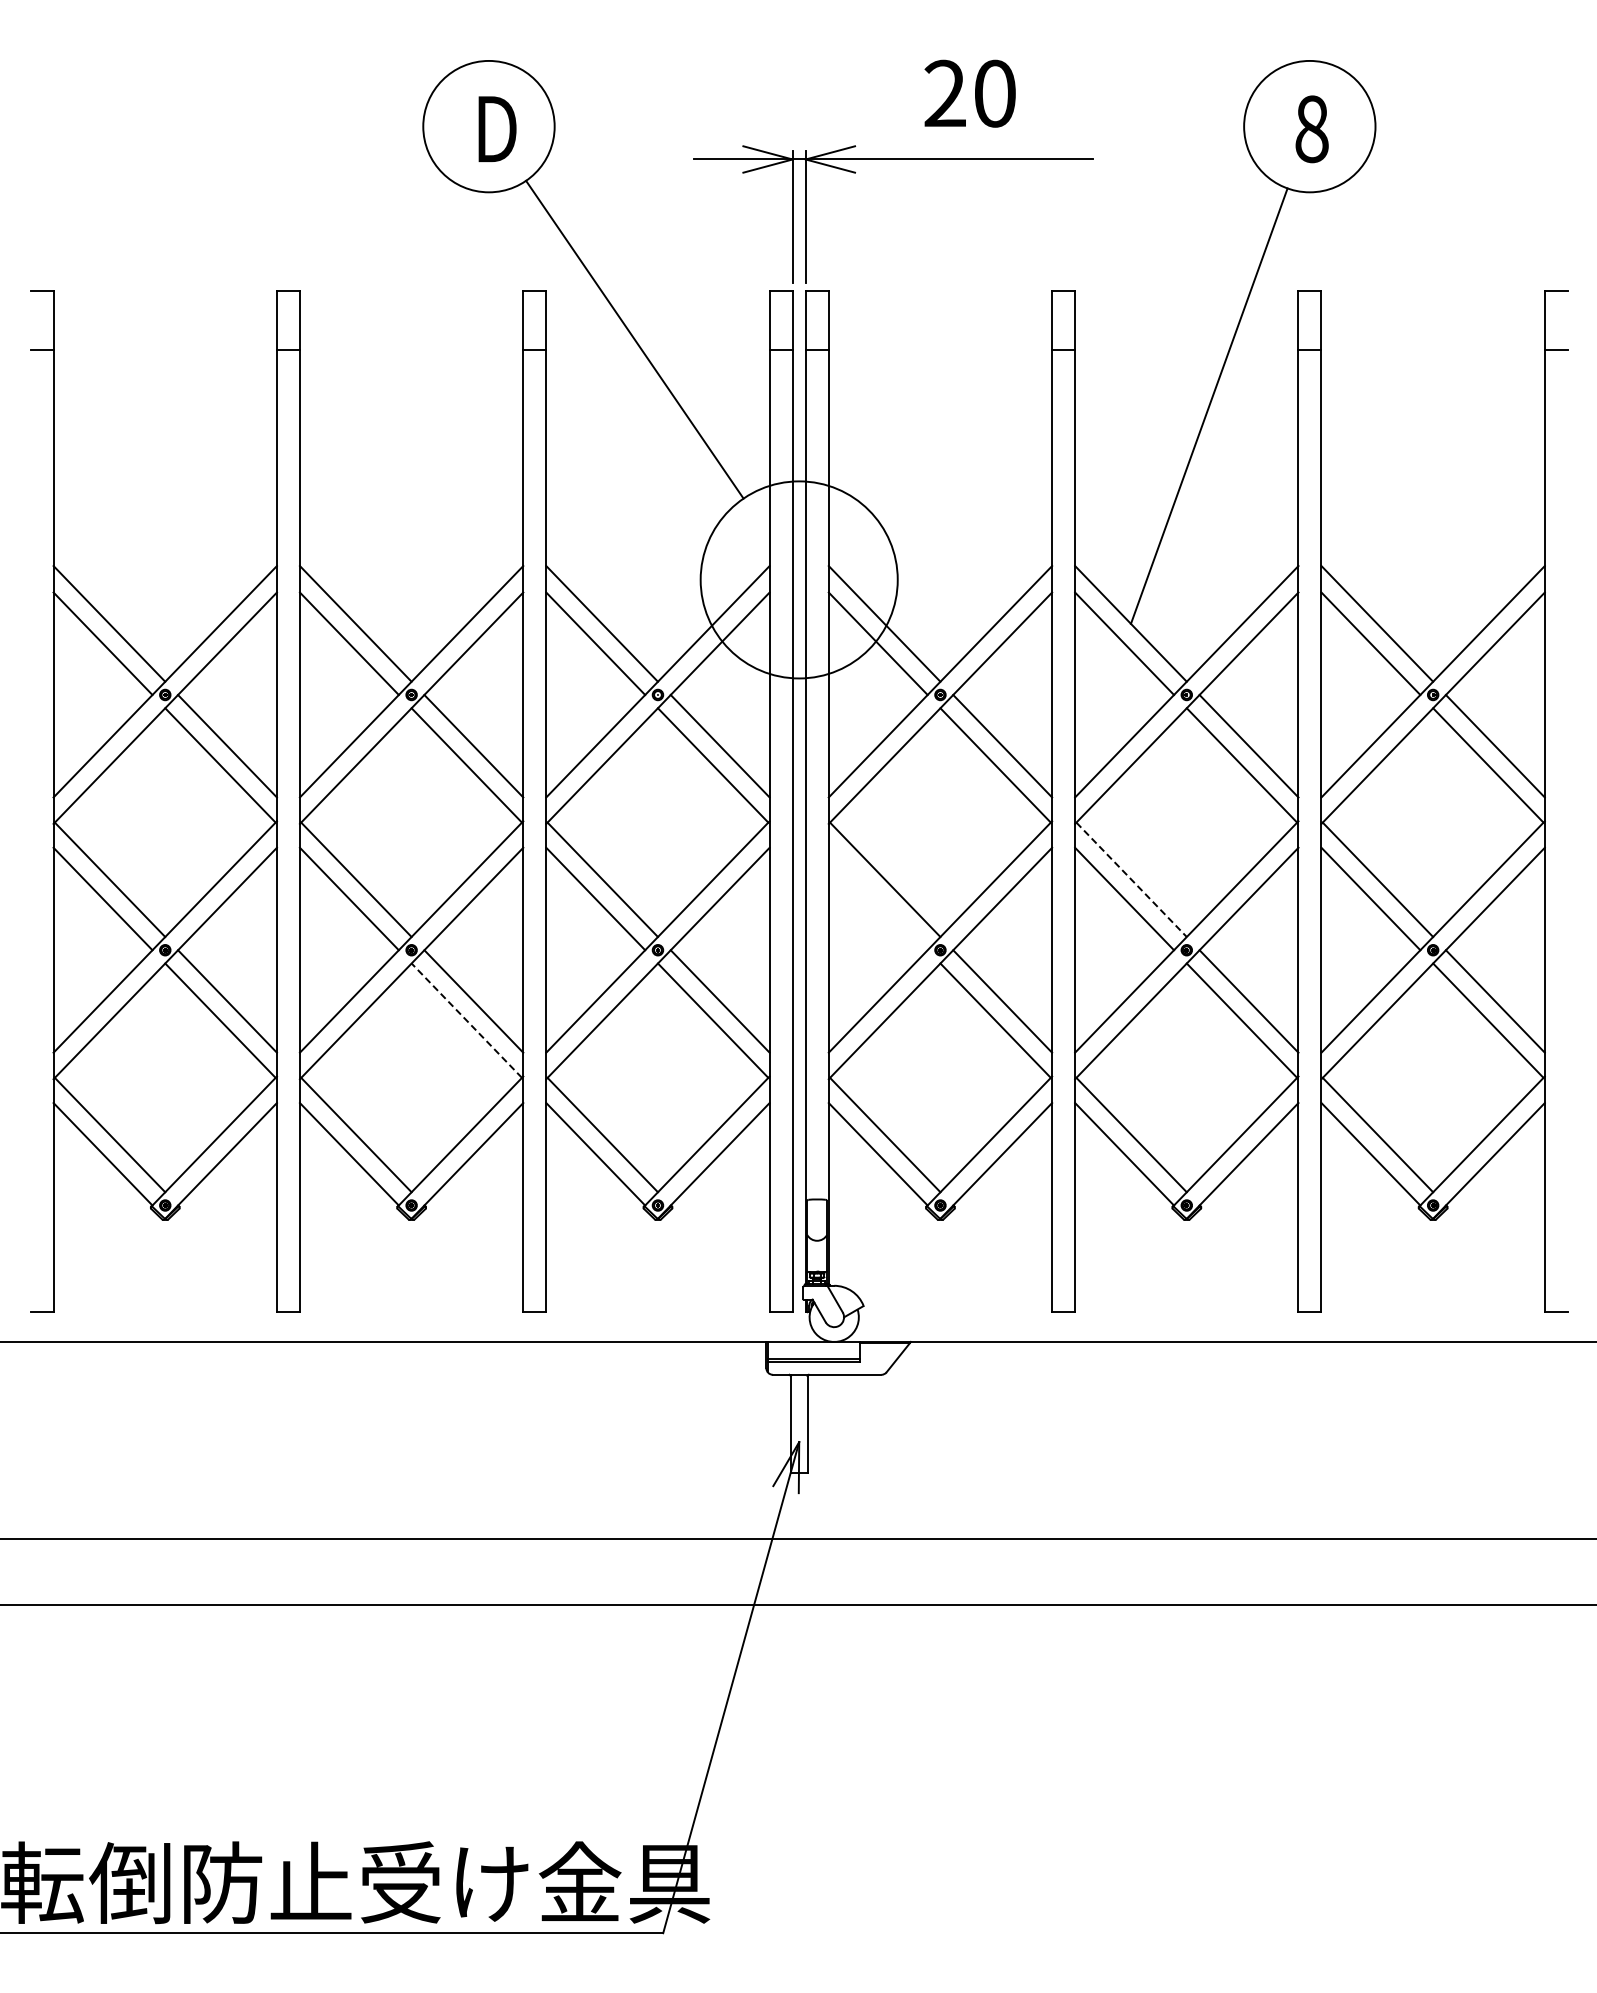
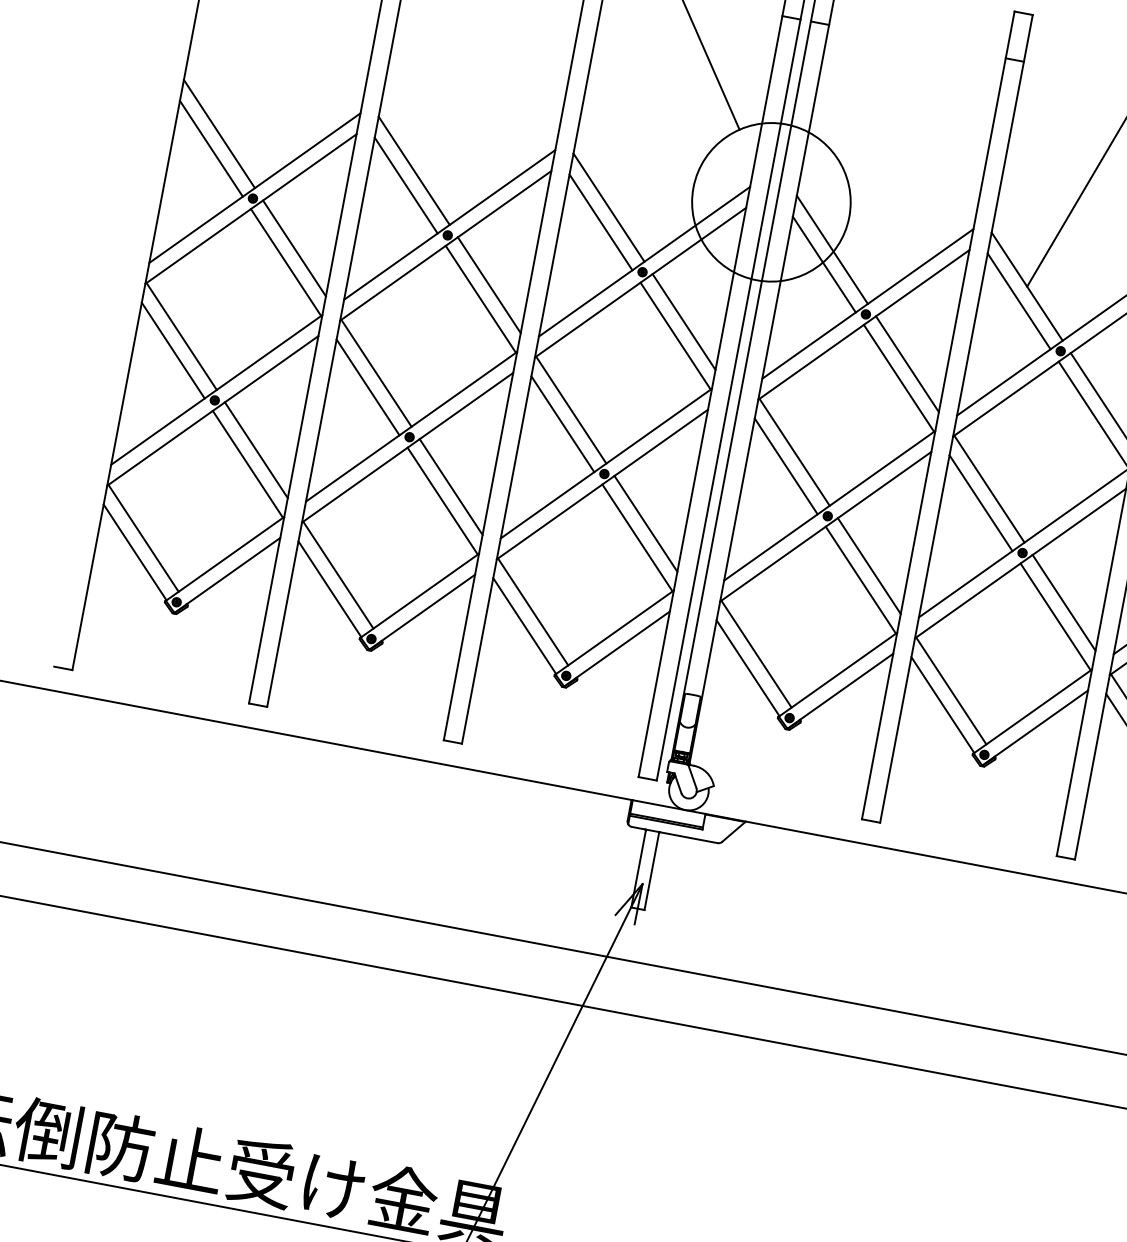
line: (1131, 880) -> (989, 489), dashed -> solid
line: (877, 898) -> (785, 465), added
line: (466, 1020) -> (442, 500), dashed -> solid

